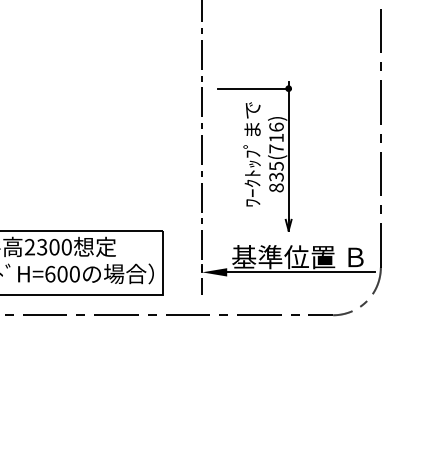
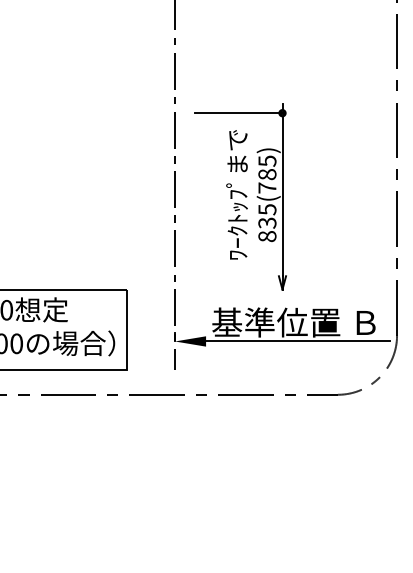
text: (276, 132) -> (267, 167), 835(716) -> 835(785)

